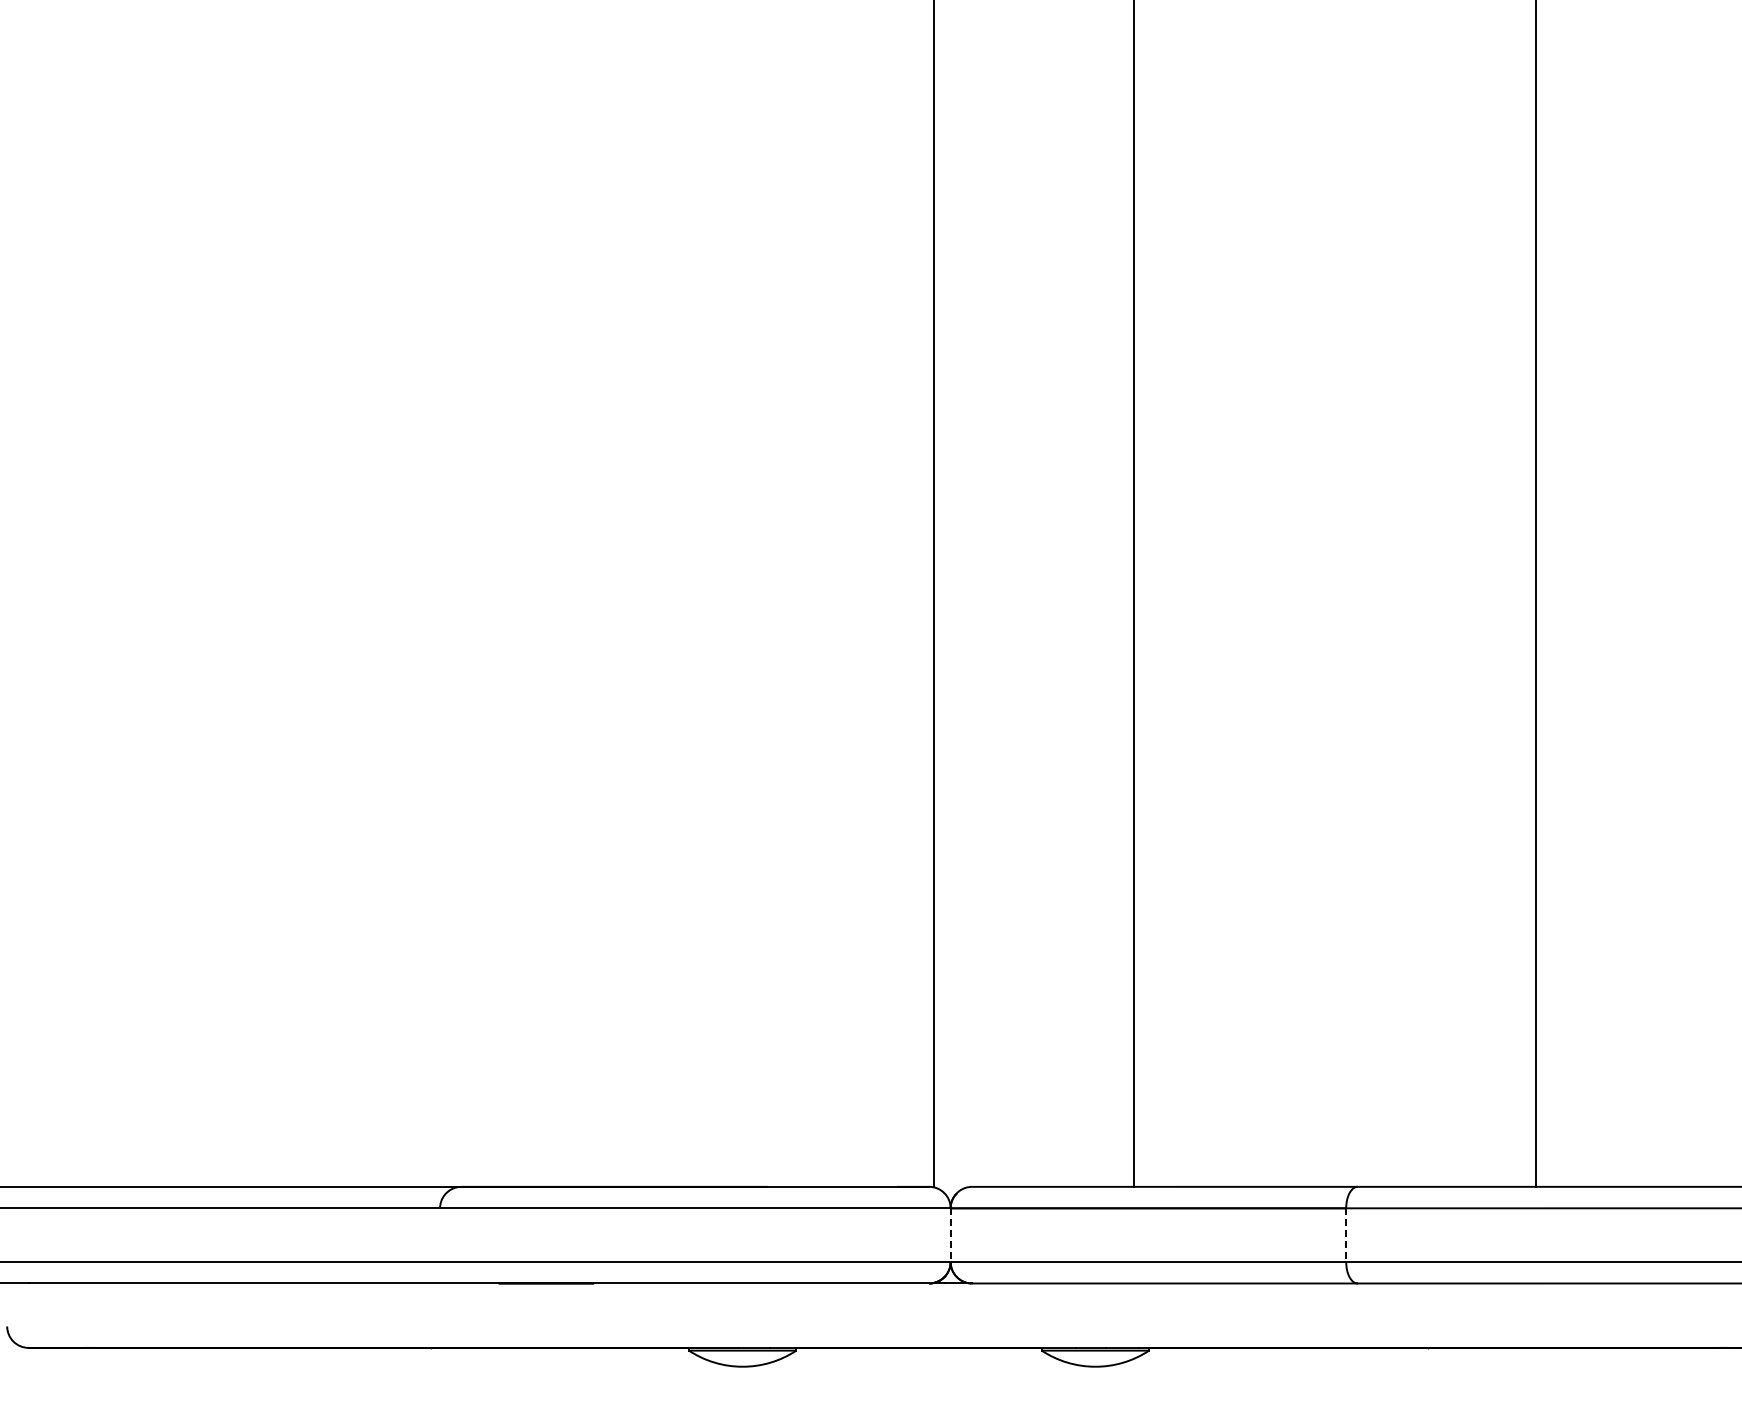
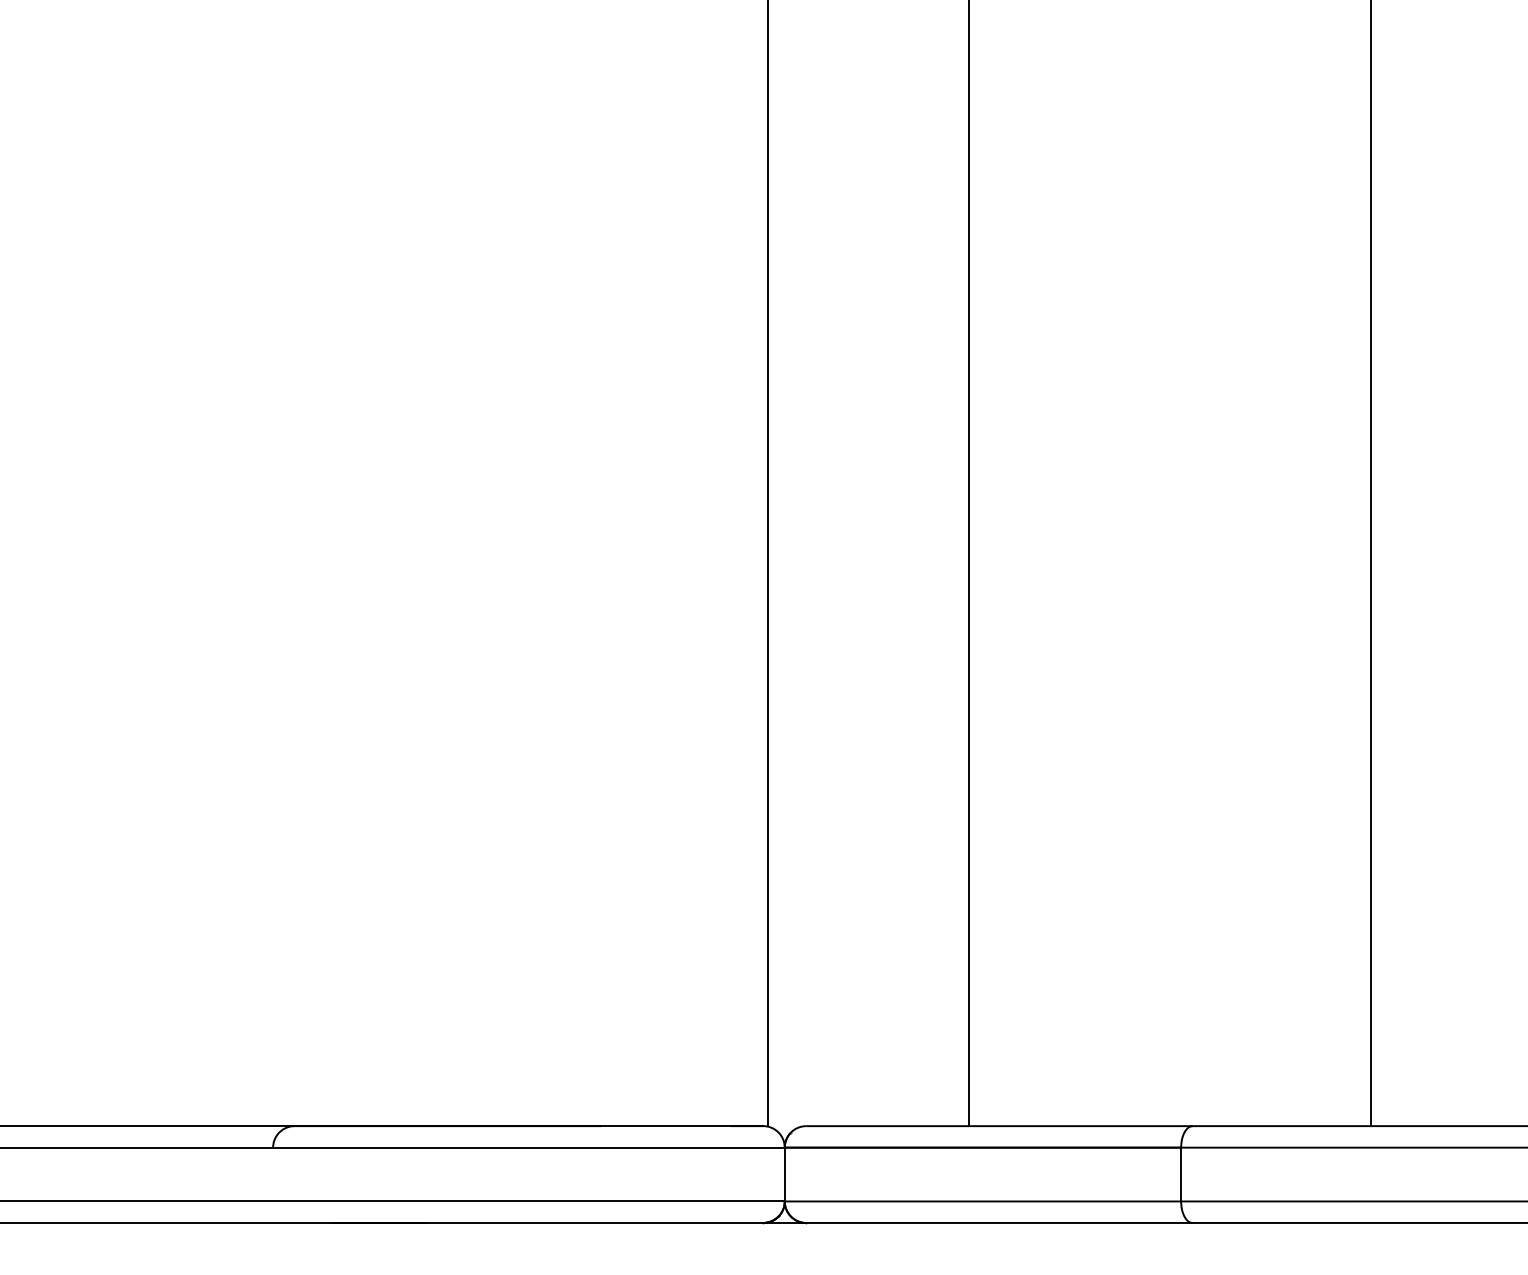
line: (950, 1235) -> (784, 1174), dashed -> solid
line: (1346, 1235) -> (1181, 1174), dashed -> solid

